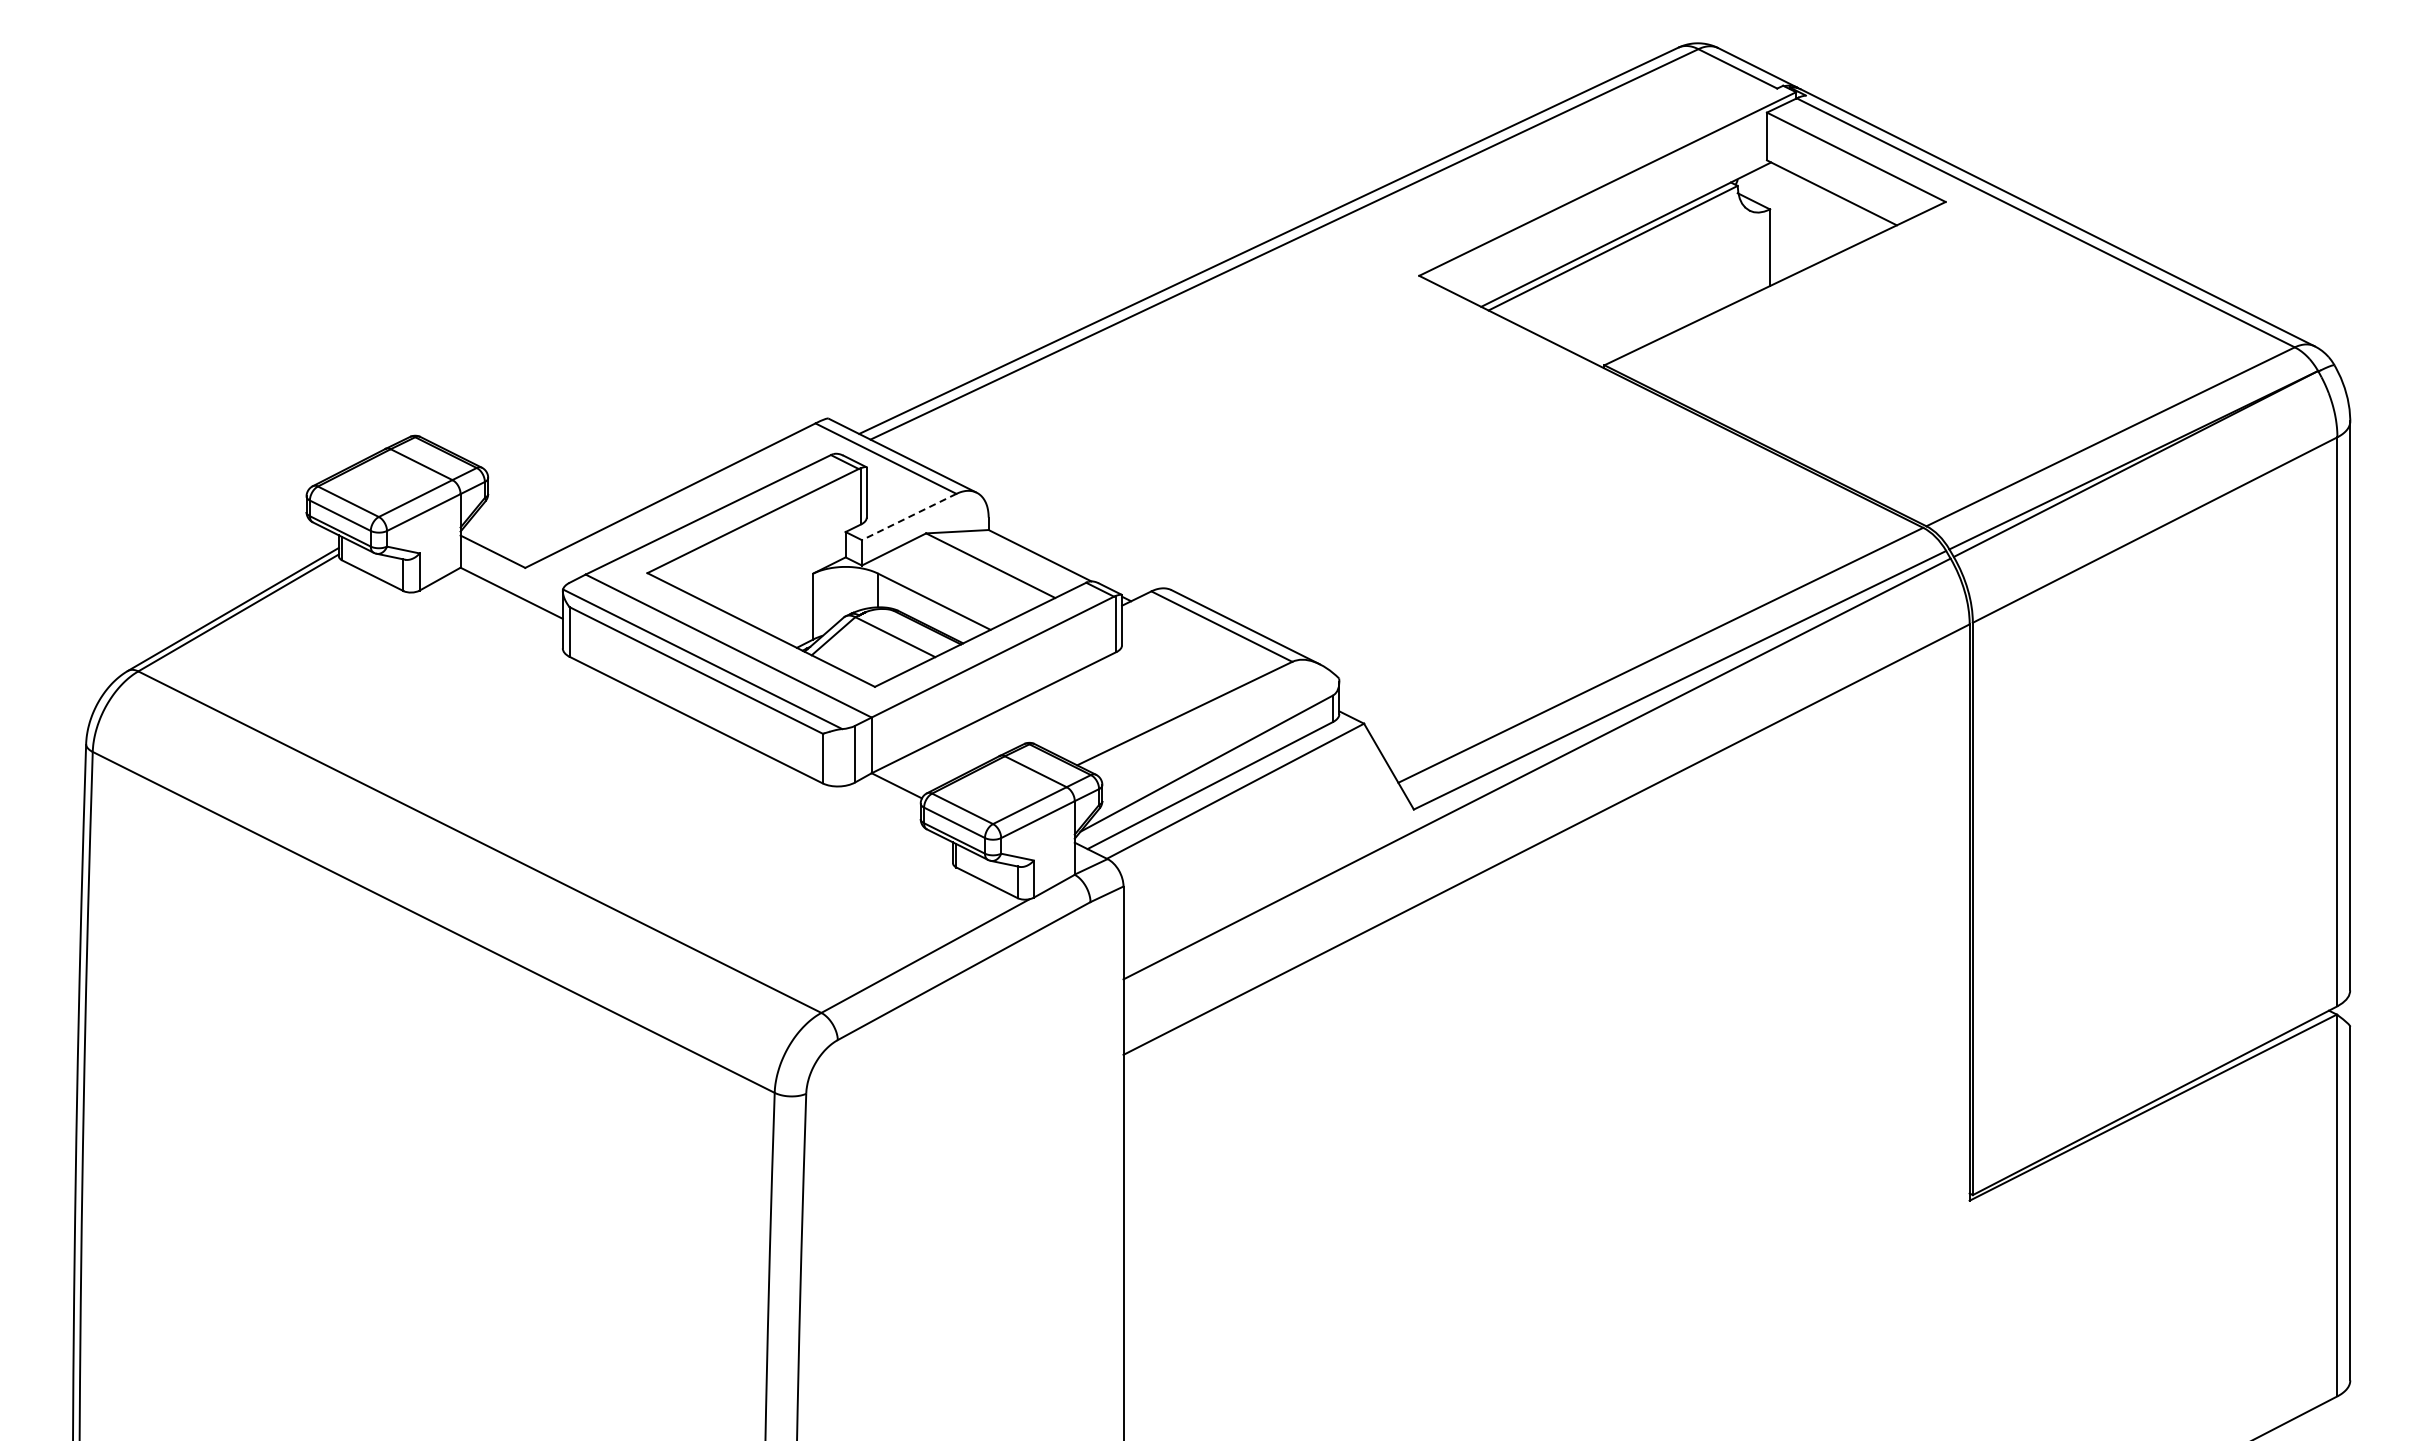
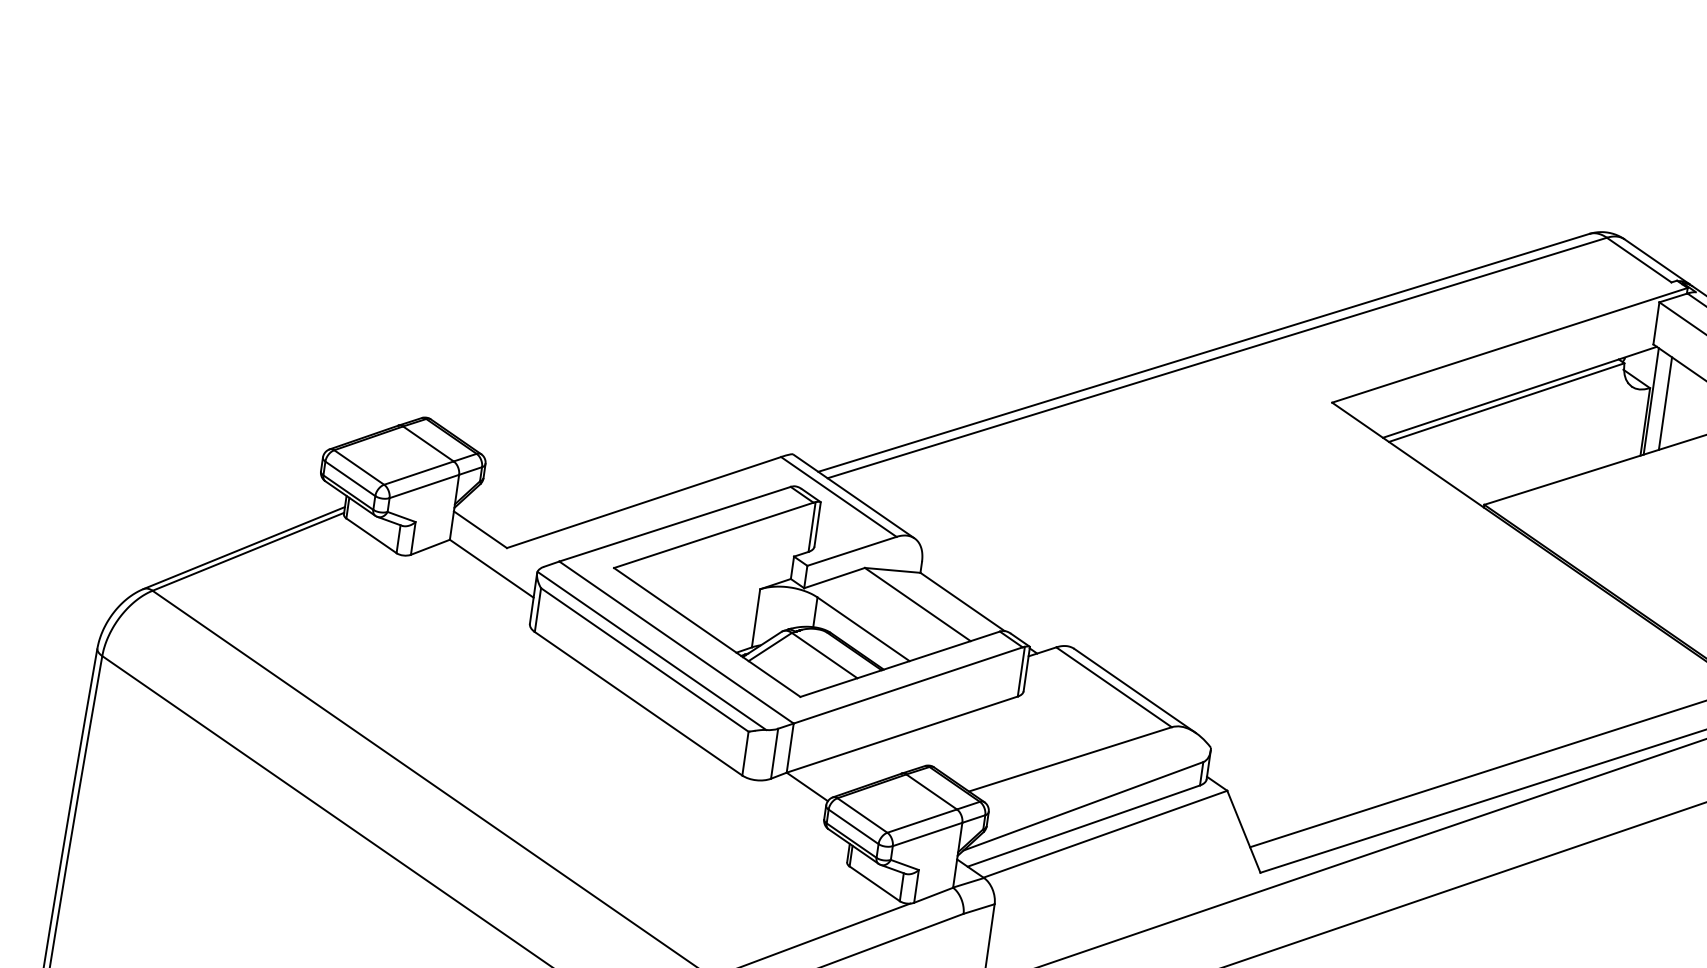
line: (1773, 223) -> (1651, 400), added
line: (1789, 223) -> (1665, 402), added
line: (909, 517) -> (852, 551), dashed -> solid

